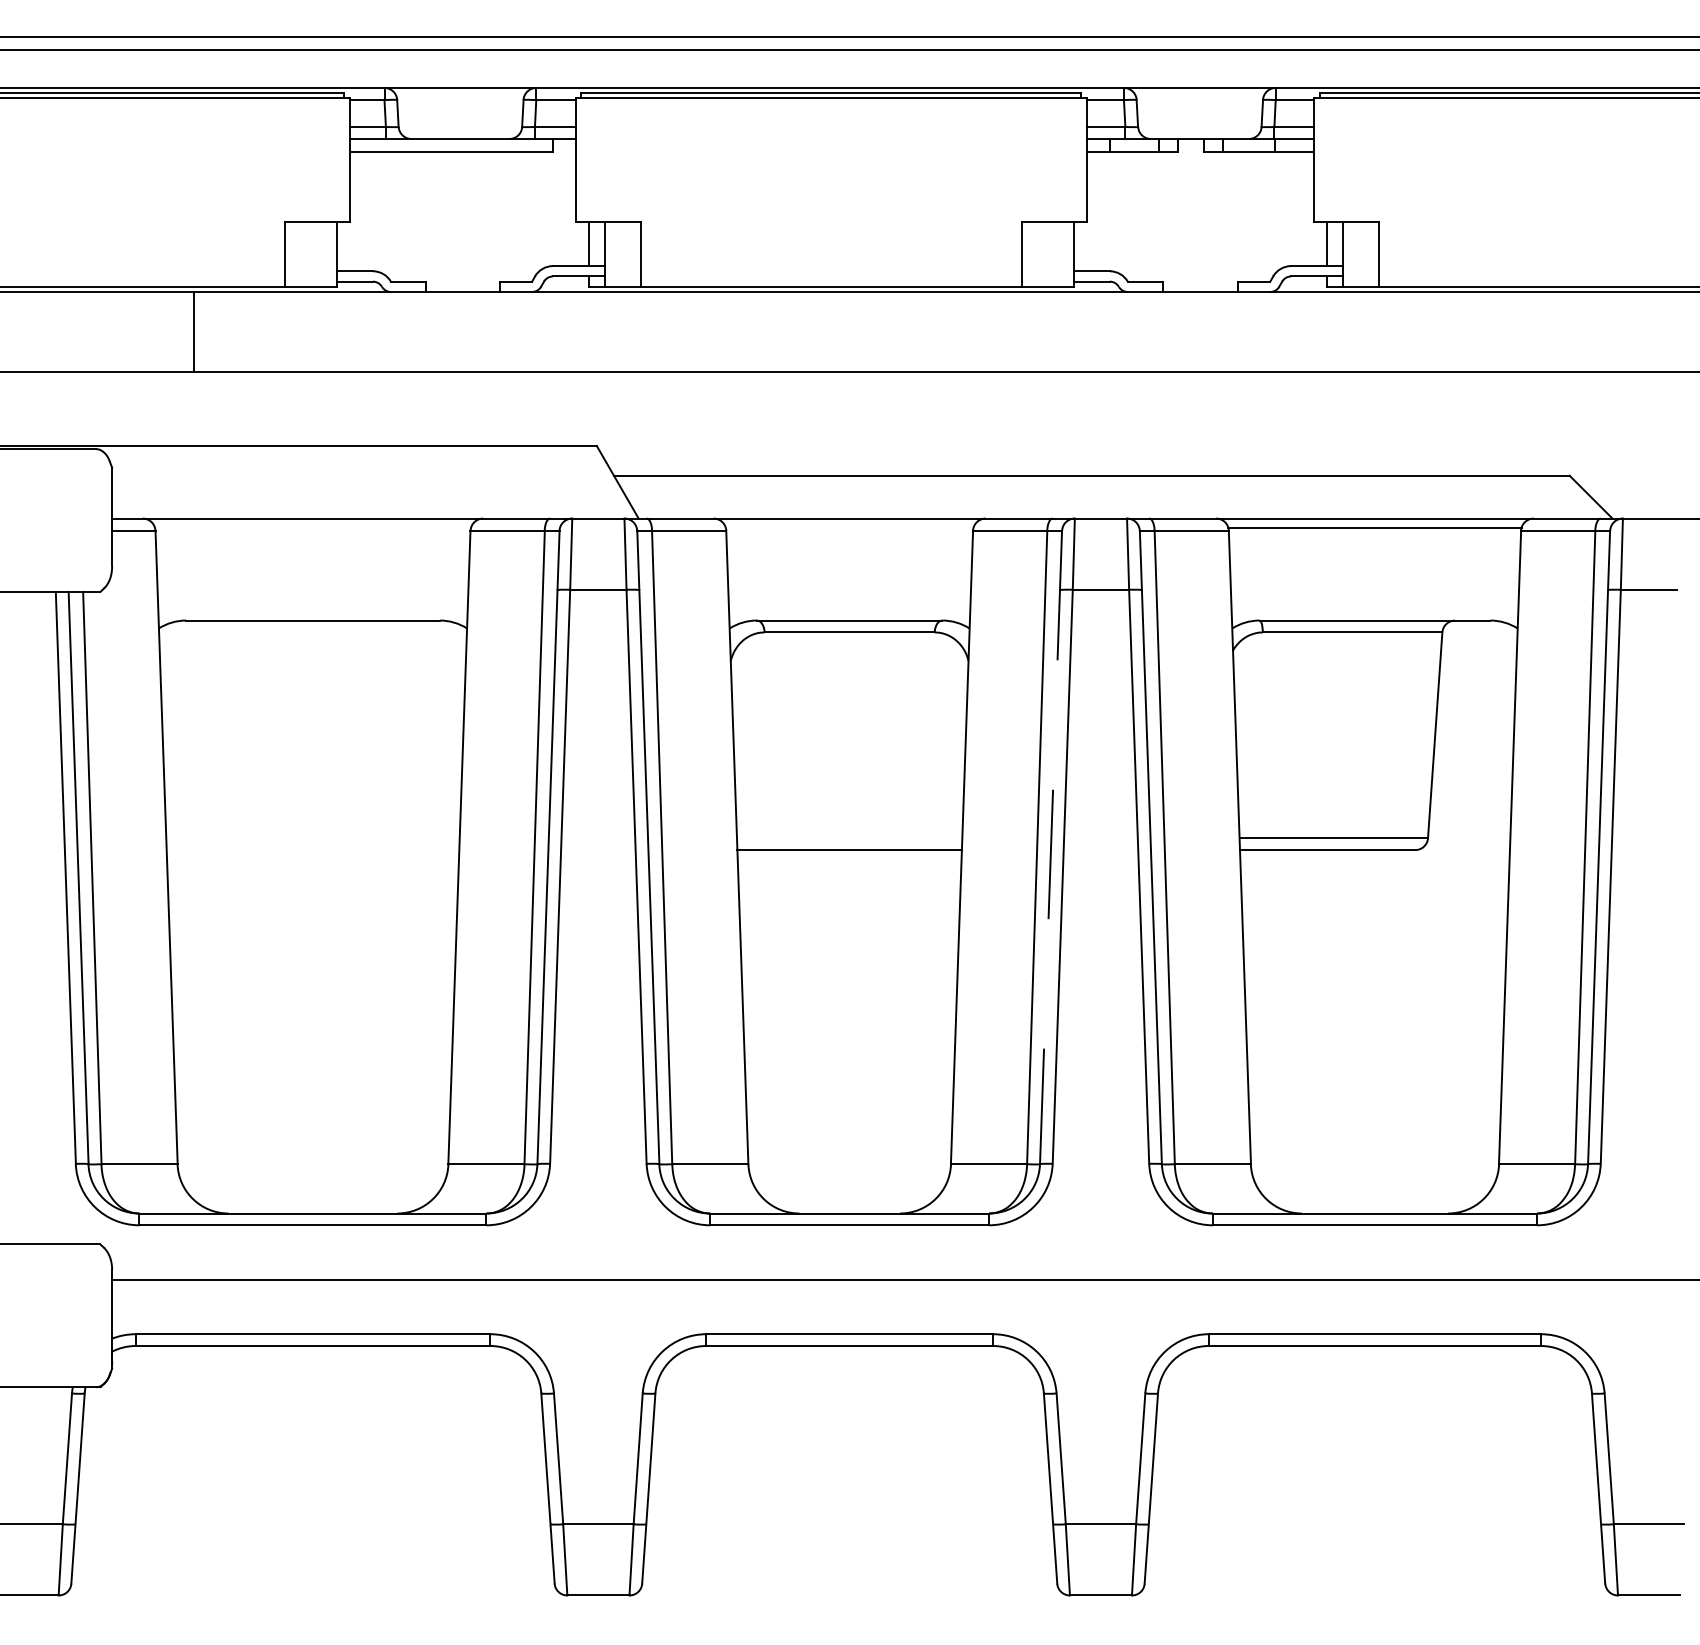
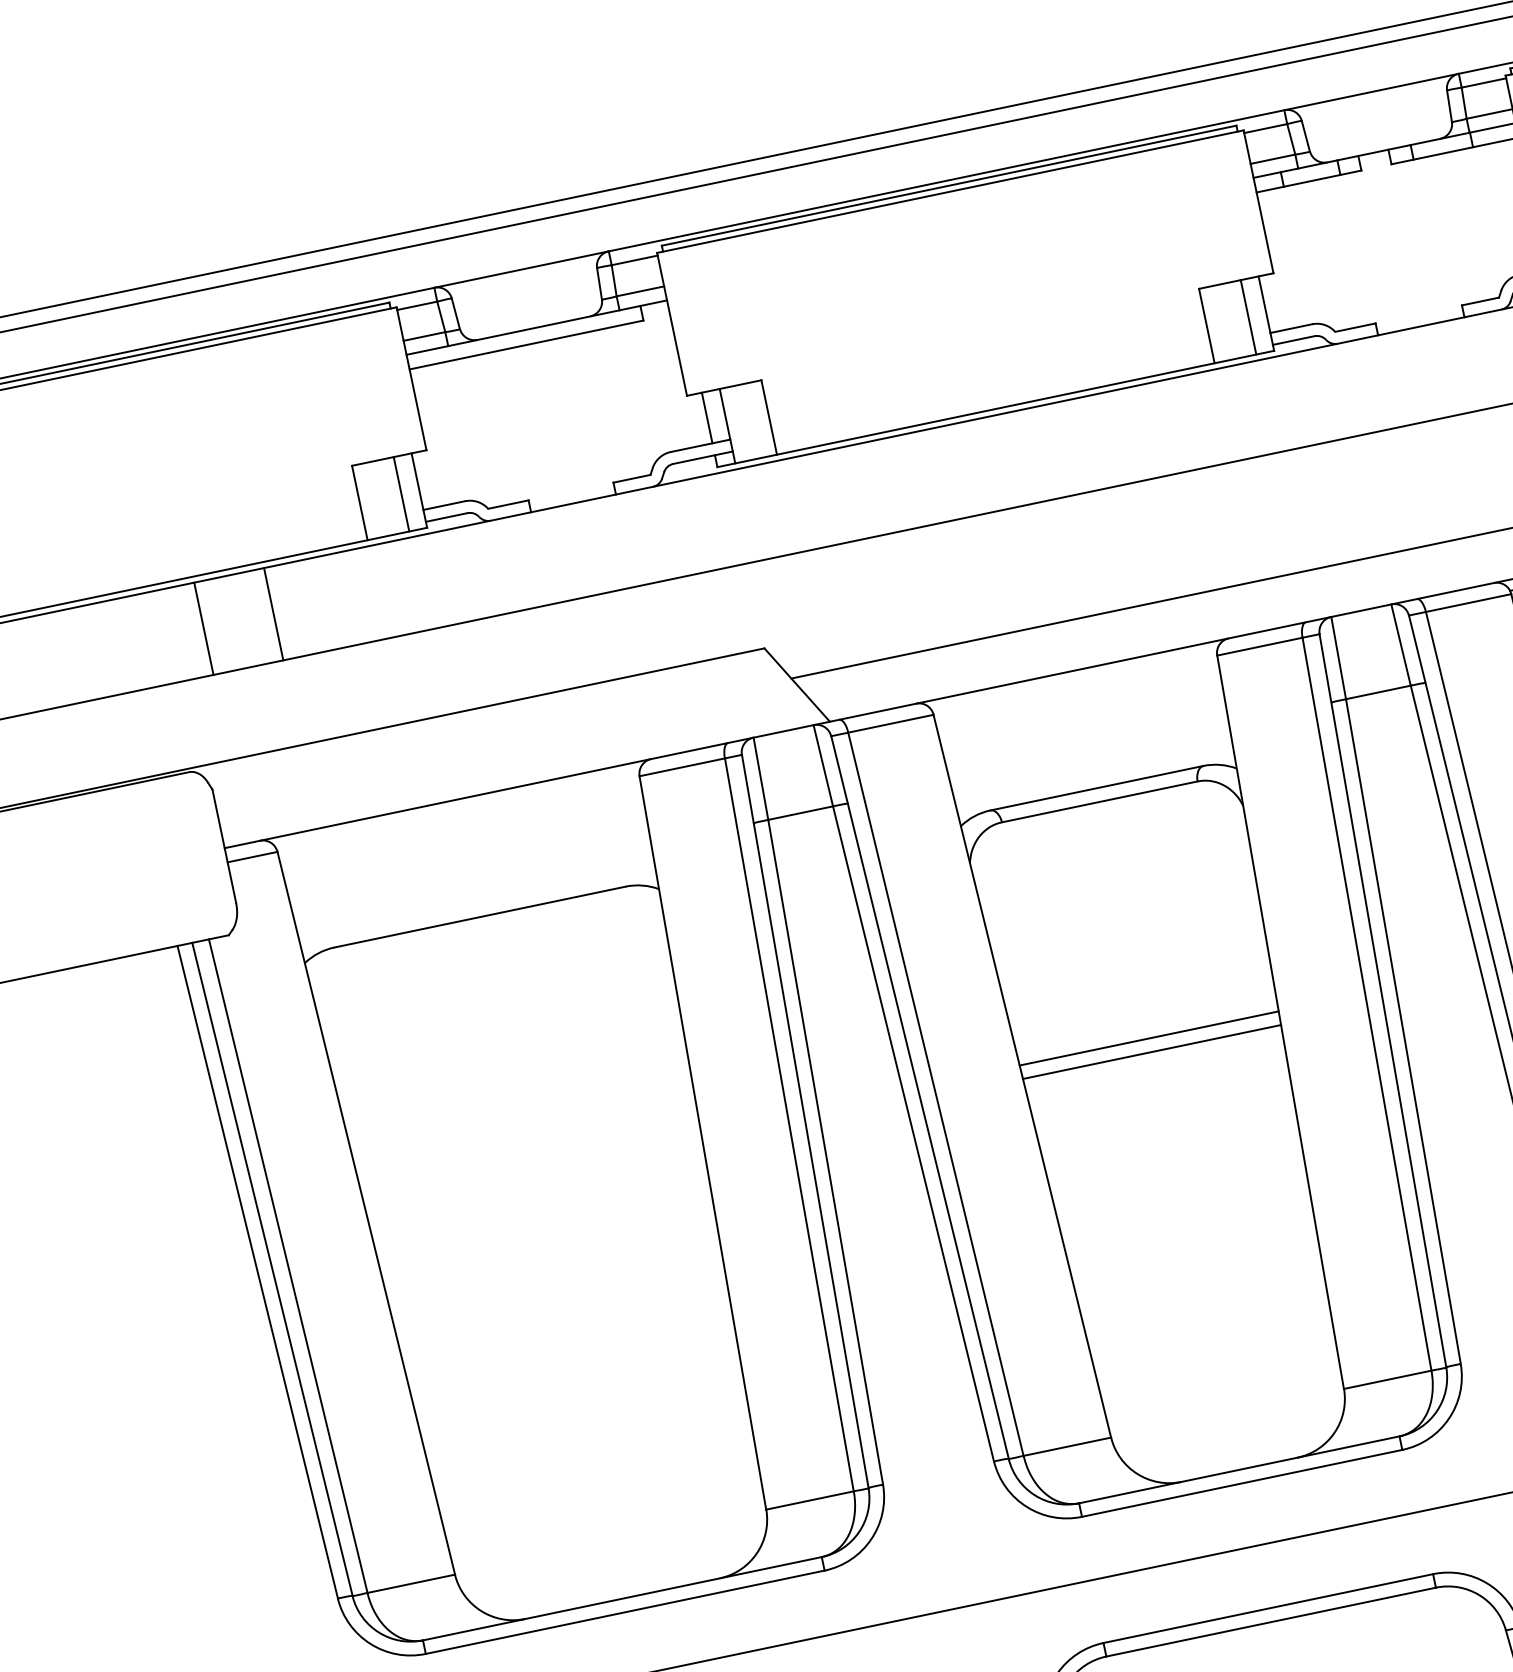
line: (321, 254) -> (401, 494), added
line: (1058, 254) -> (1249, 317), added
line: (133, 332) -> (204, 629), added
line: (849, 838) -> (1149, 1038), added
line: (1051, 847) -> (1383, 1000), dashed -> solid

